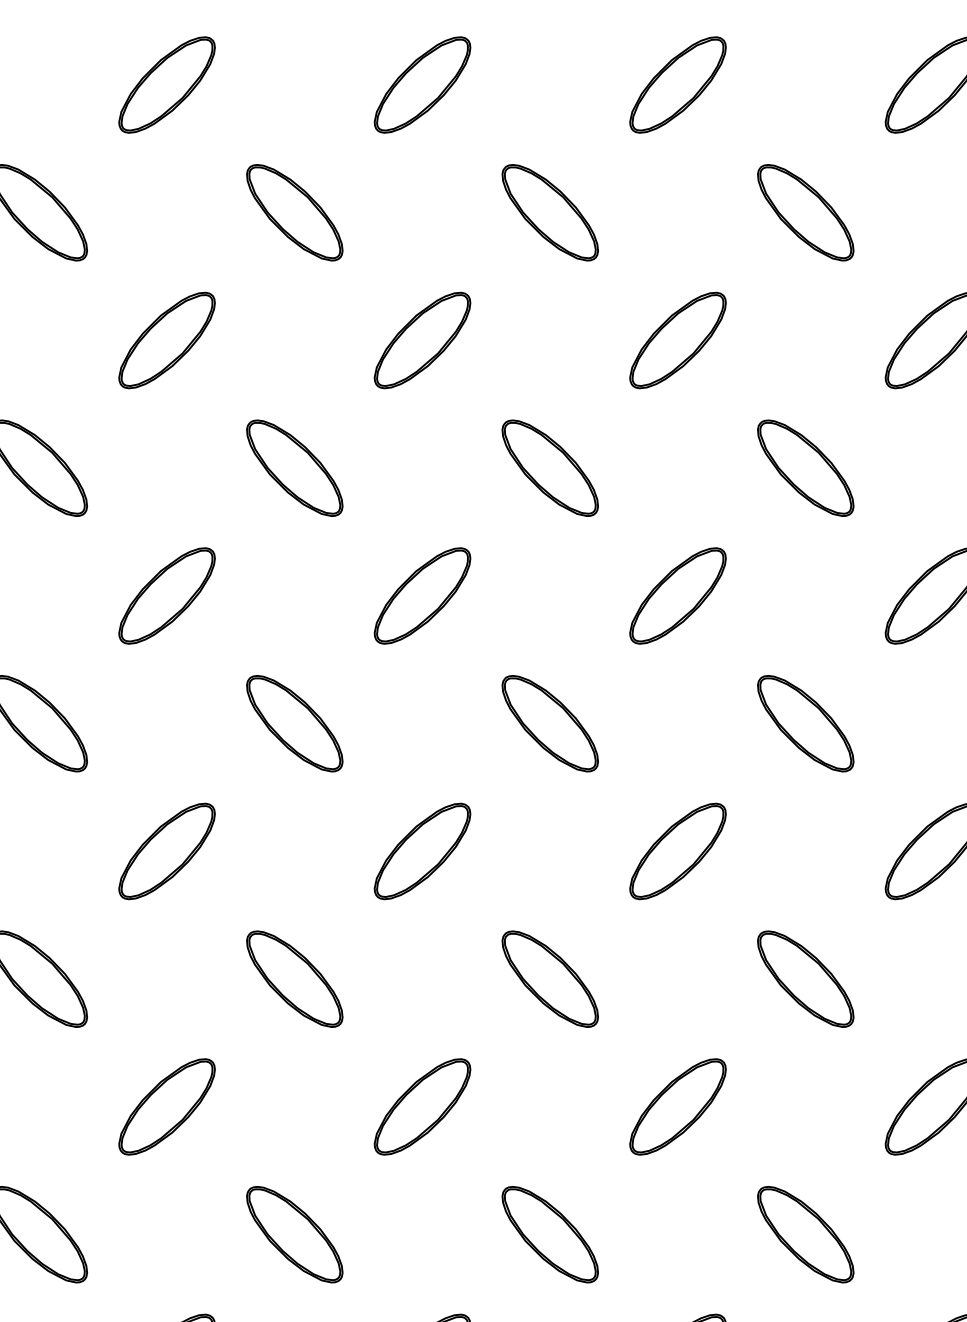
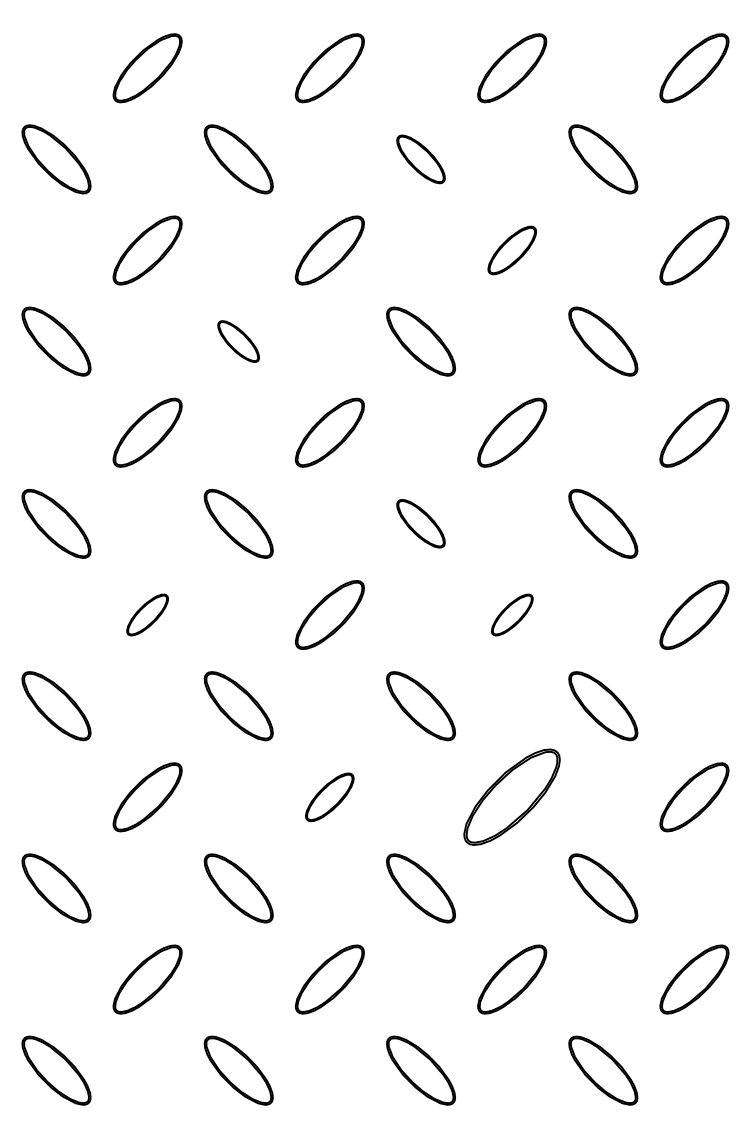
part: (549, 212) -> (420, 159), size x0.7
part: (678, 340) -> (512, 250), size x0.7
part: (294, 468) -> (238, 341), size x0.6
part: (549, 723) -> (420, 523), size x0.7
part: (166, 850) -> (147, 614), size x0.6
part: (678, 850) -> (512, 614), size x0.6
part: (421, 1107) -> (329, 797), size x0.7
part: (678, 1107) -> (512, 797), size x1.4

